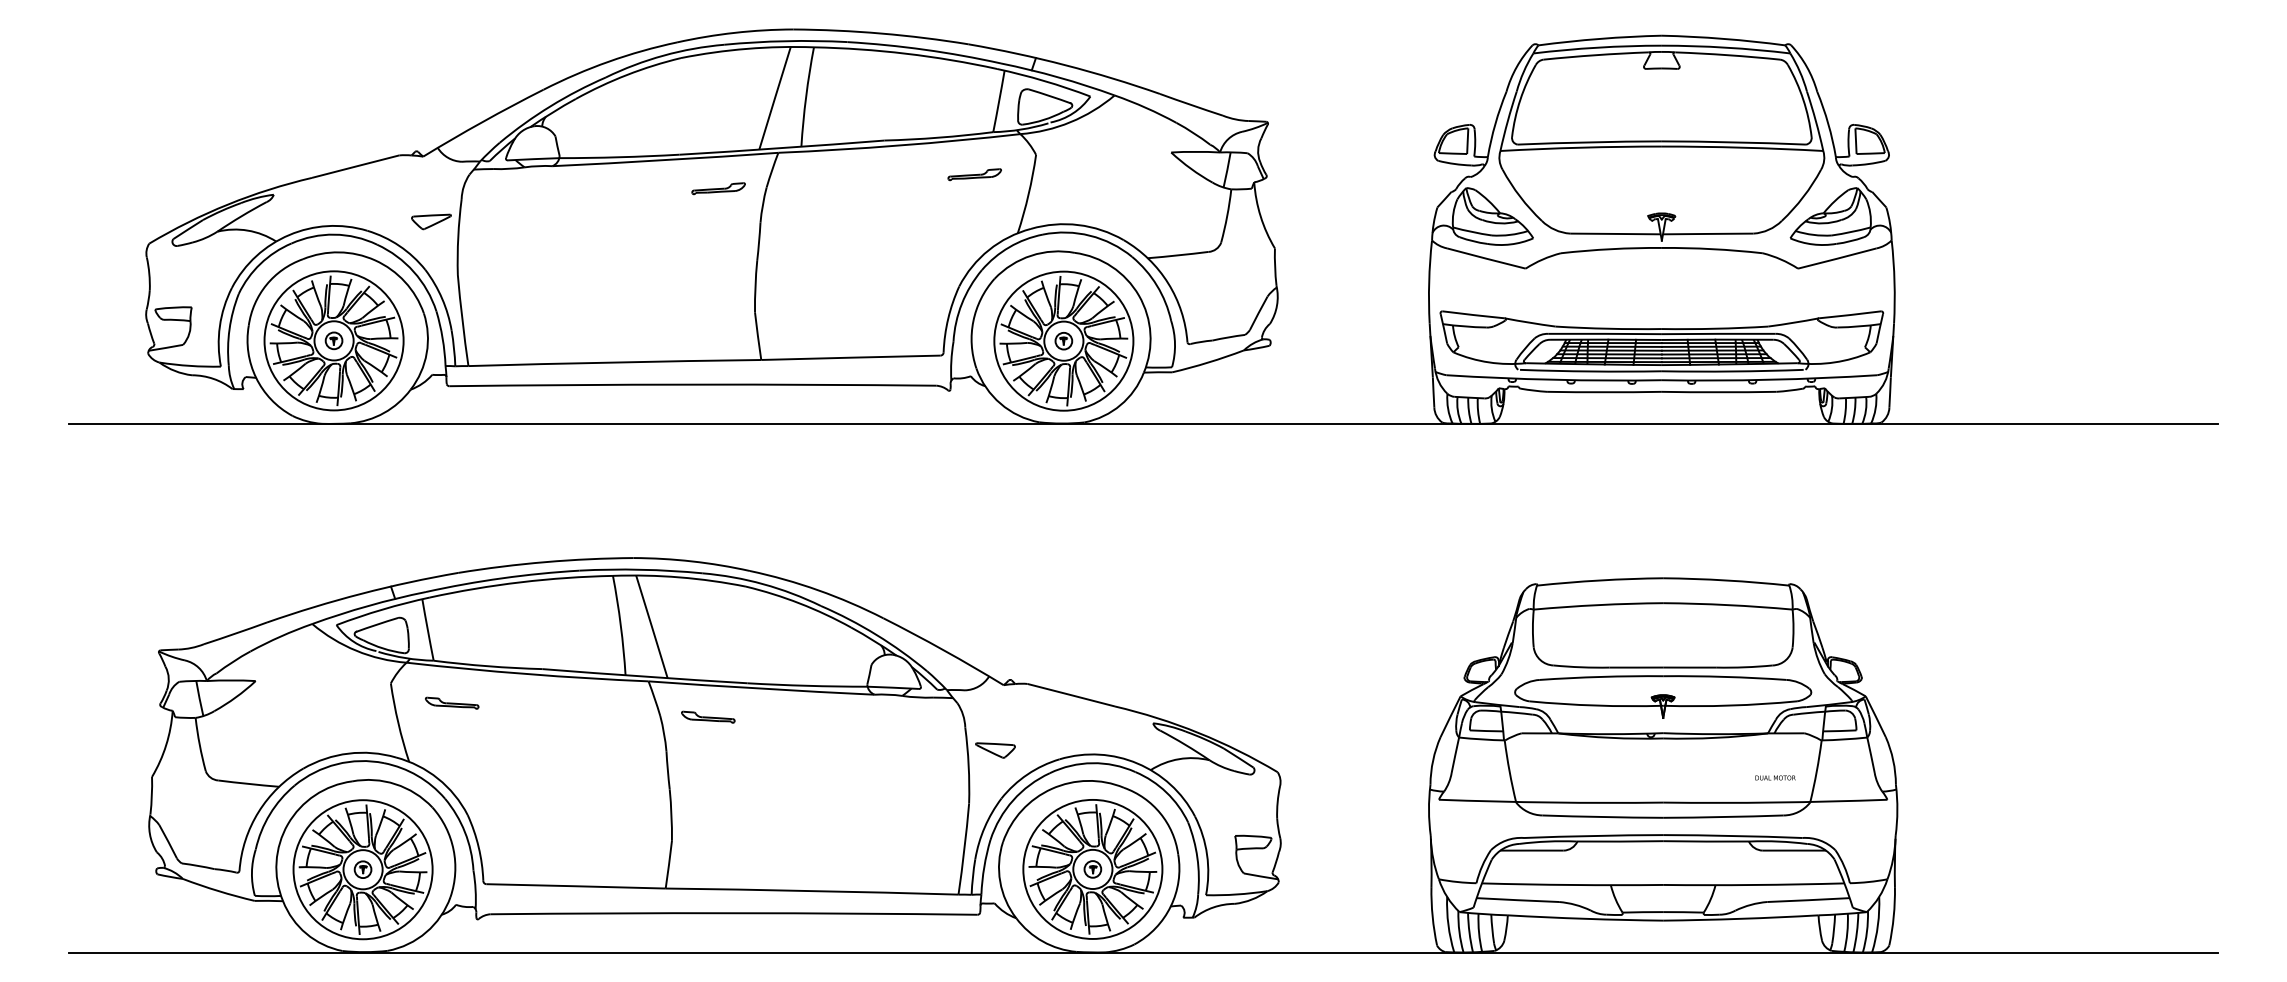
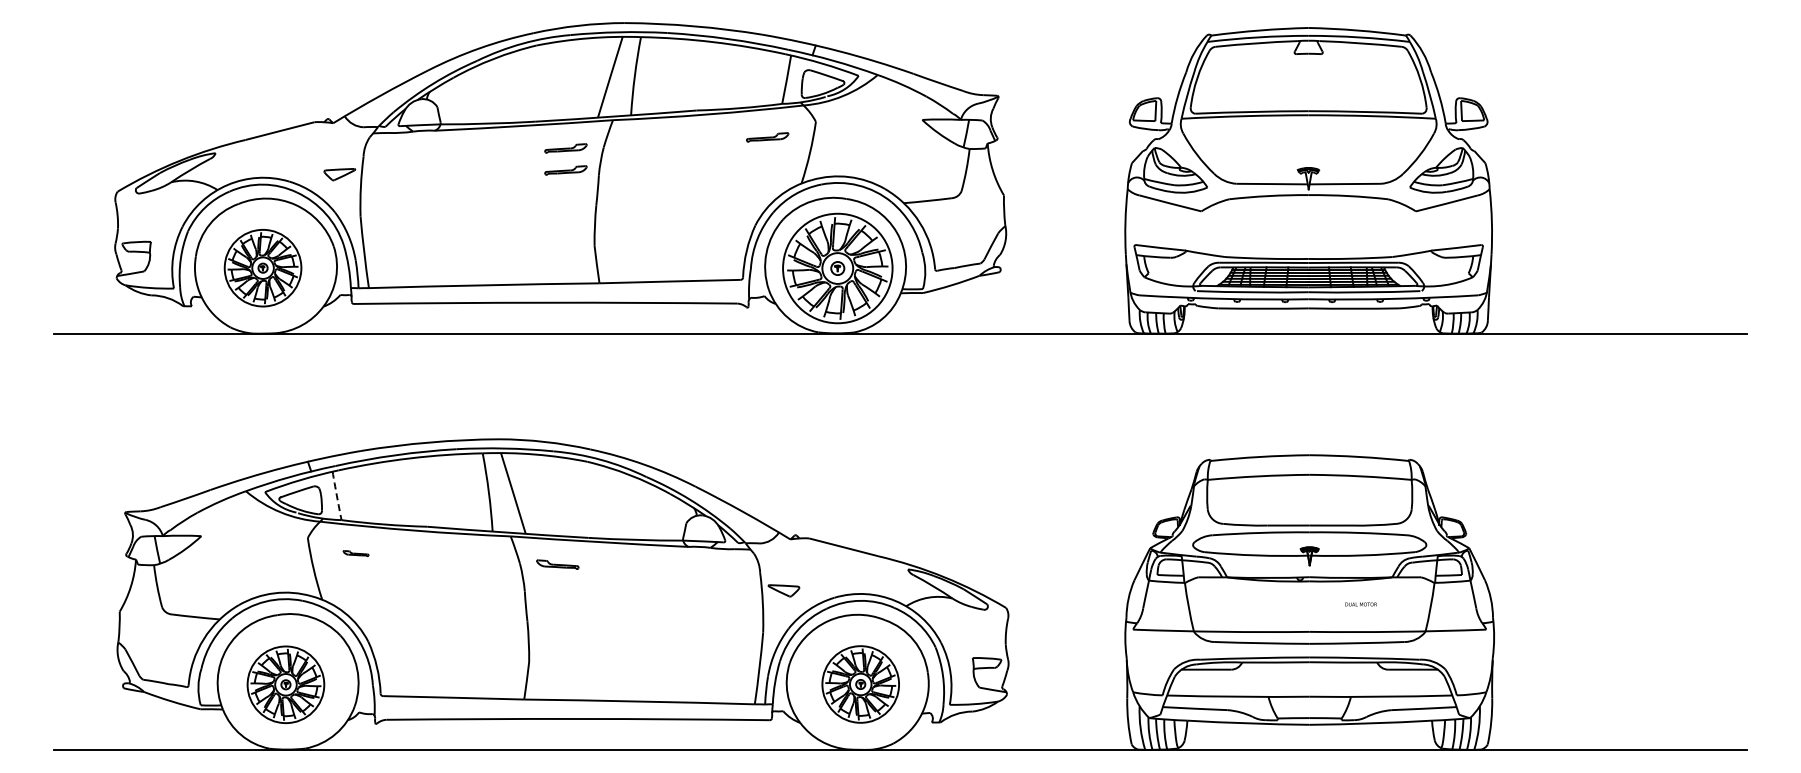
part: (718, 216) -> (565, 170), added
part: (333, 339) -> (262, 267), size x0.7
arc: (427, 629) -> (336, 495), solid -> dashed
part: (451, 703) -> (355, 553), size x0.6
text: (1774, 777) -> (1360, 604), moved
part: (362, 869) -> (285, 684), size x0.7
part: (1092, 869) -> (860, 684), size x0.7

